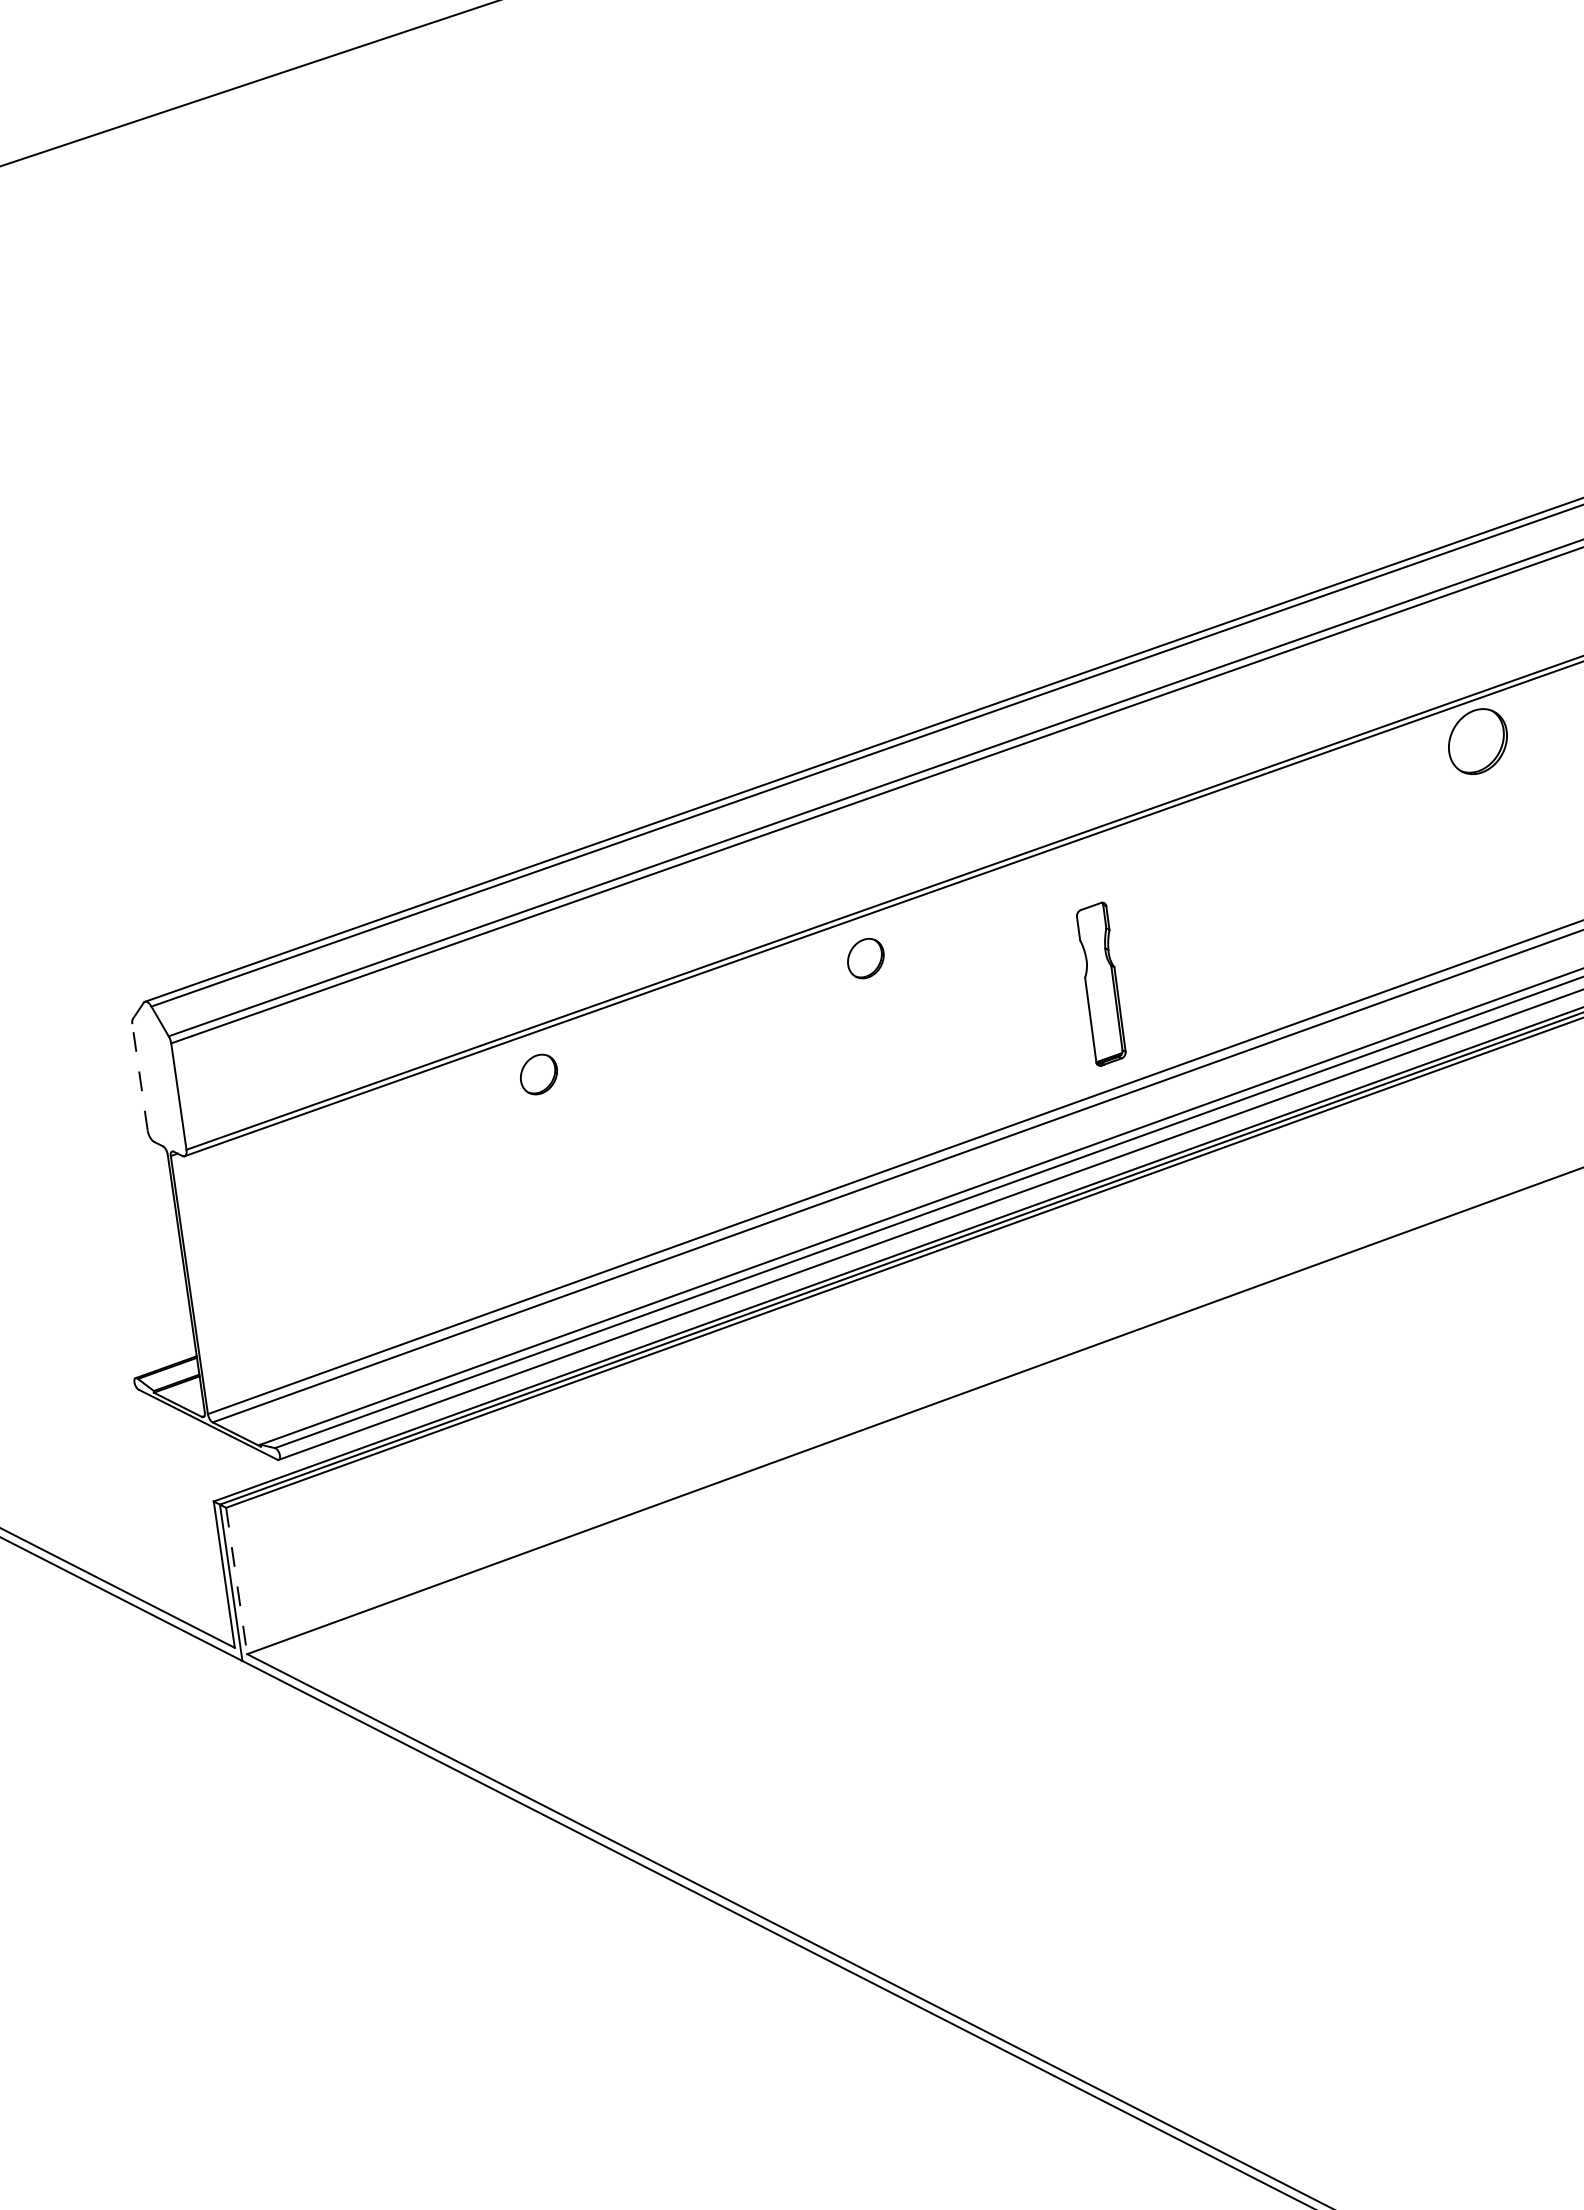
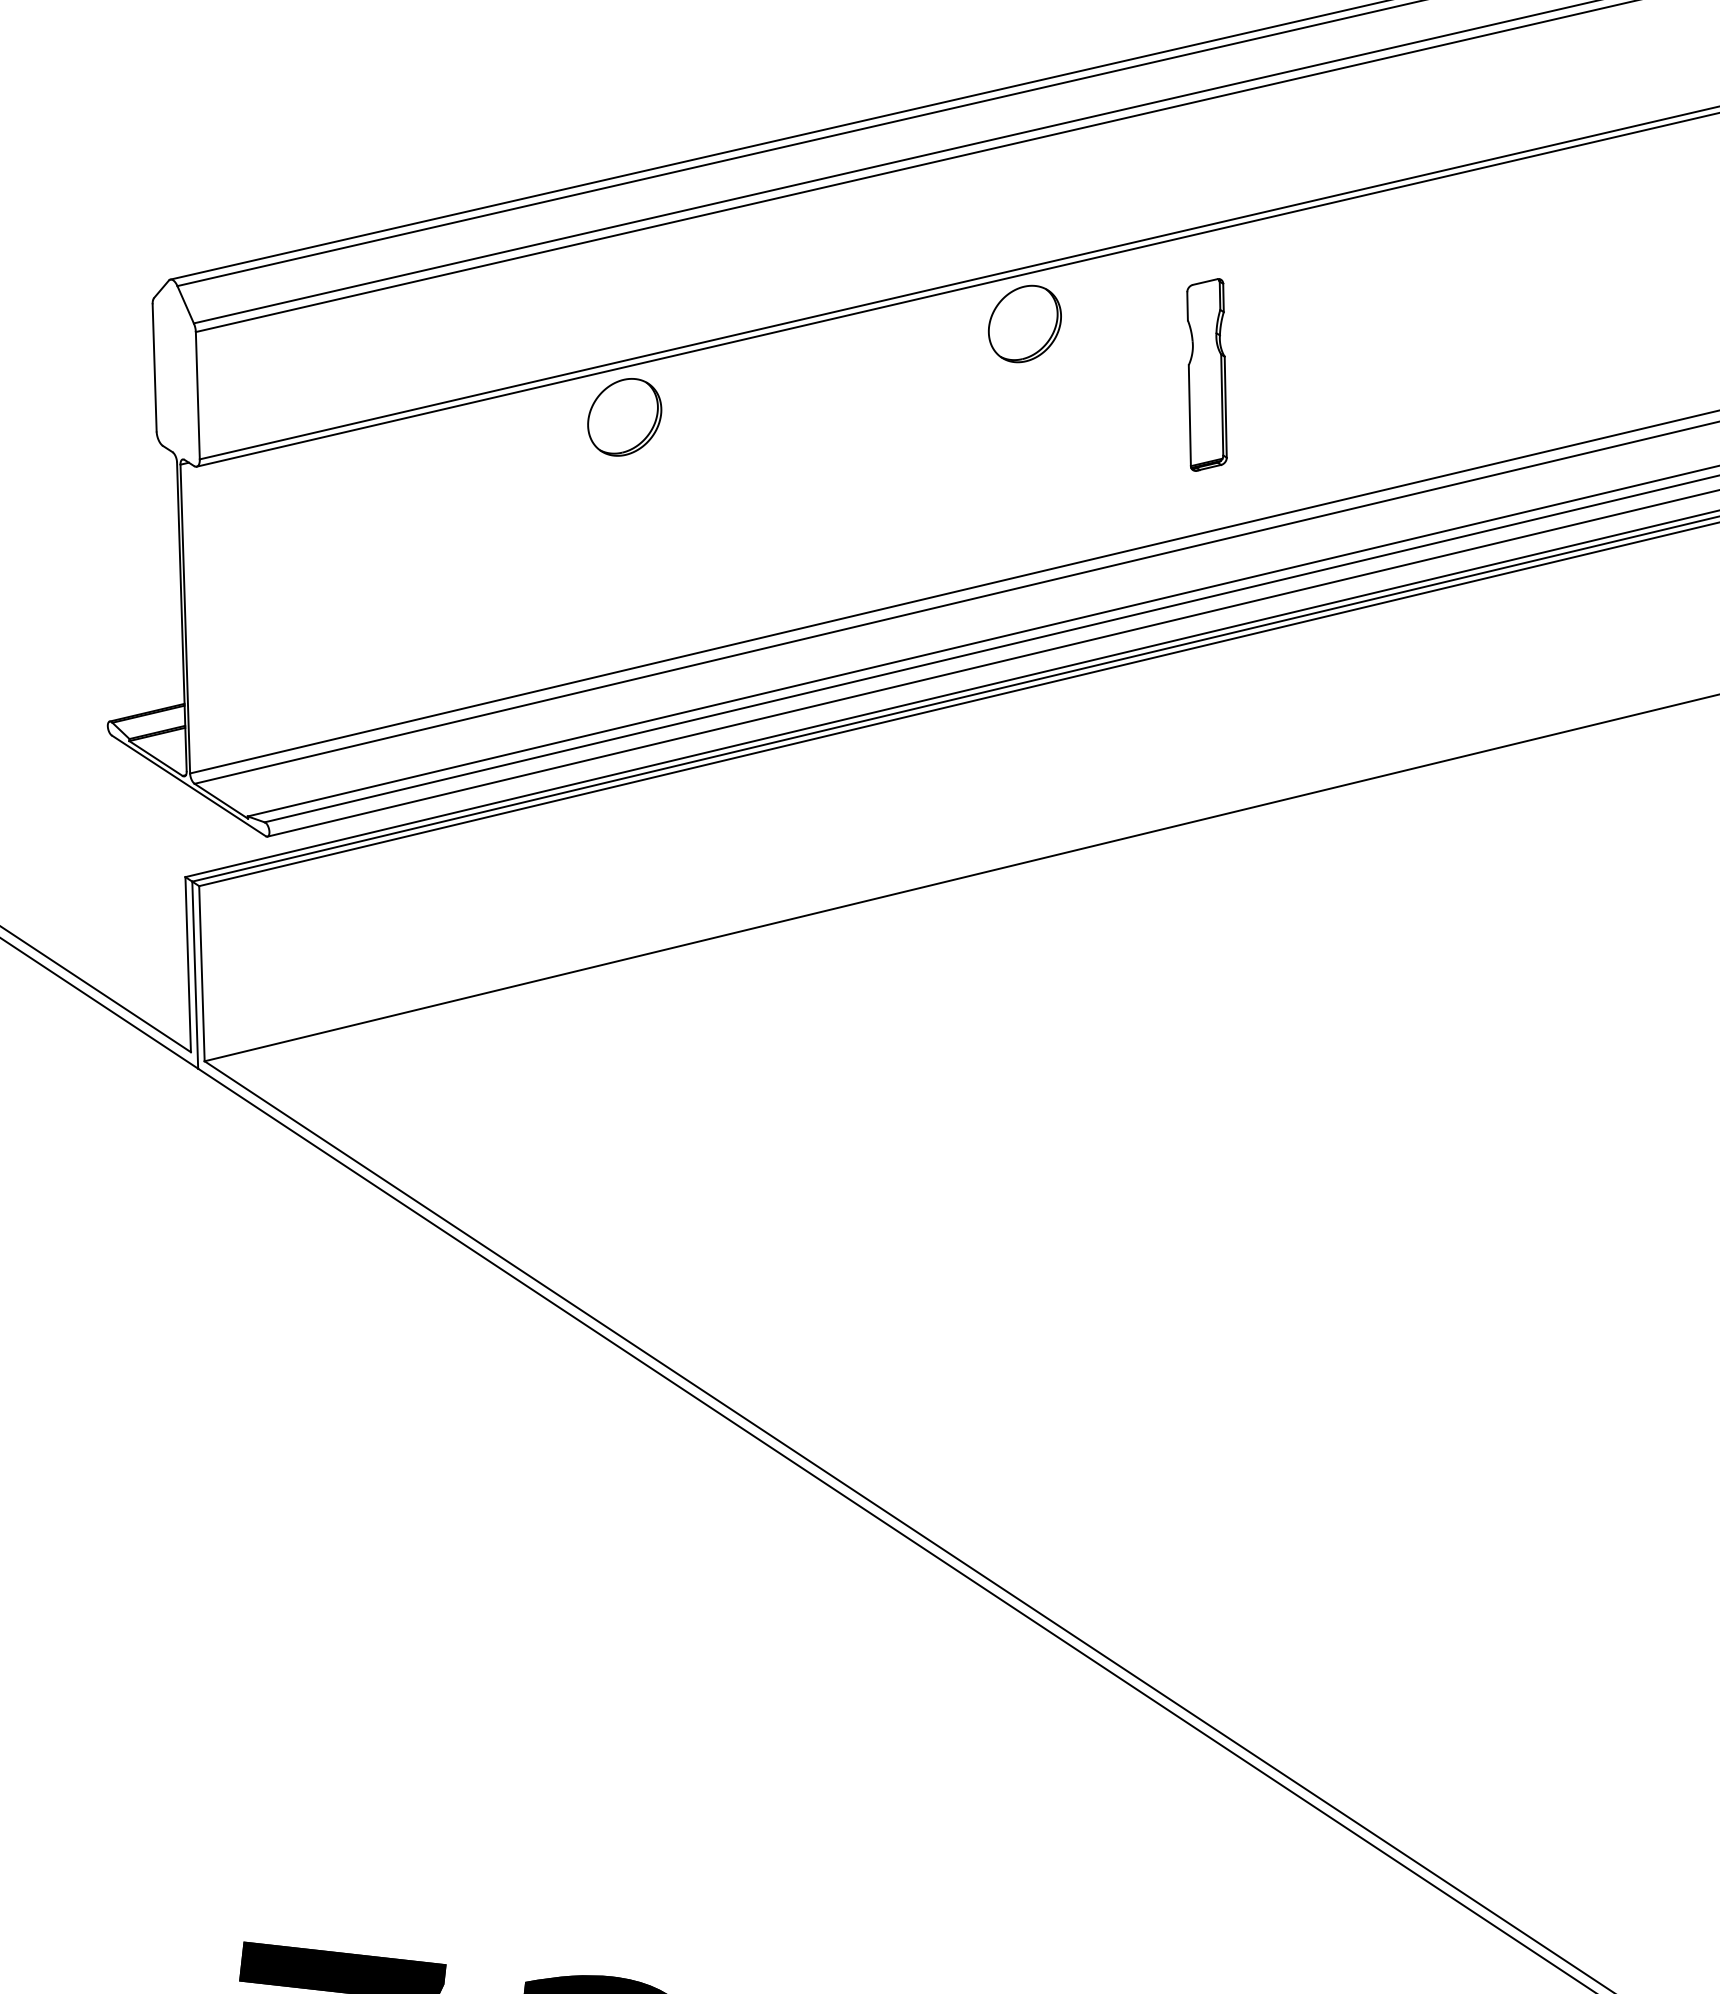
part: (865, 958) -> (1024, 323), size x1.67
part: (1101, 983) -> (1207, 374), moved
part: (538, 1074) -> (624, 417), size x1.67
line: (140, 1077) -> (155, 368), dashed -> solid
line: (236, 1580) -> (201, 973), dashed -> solid

